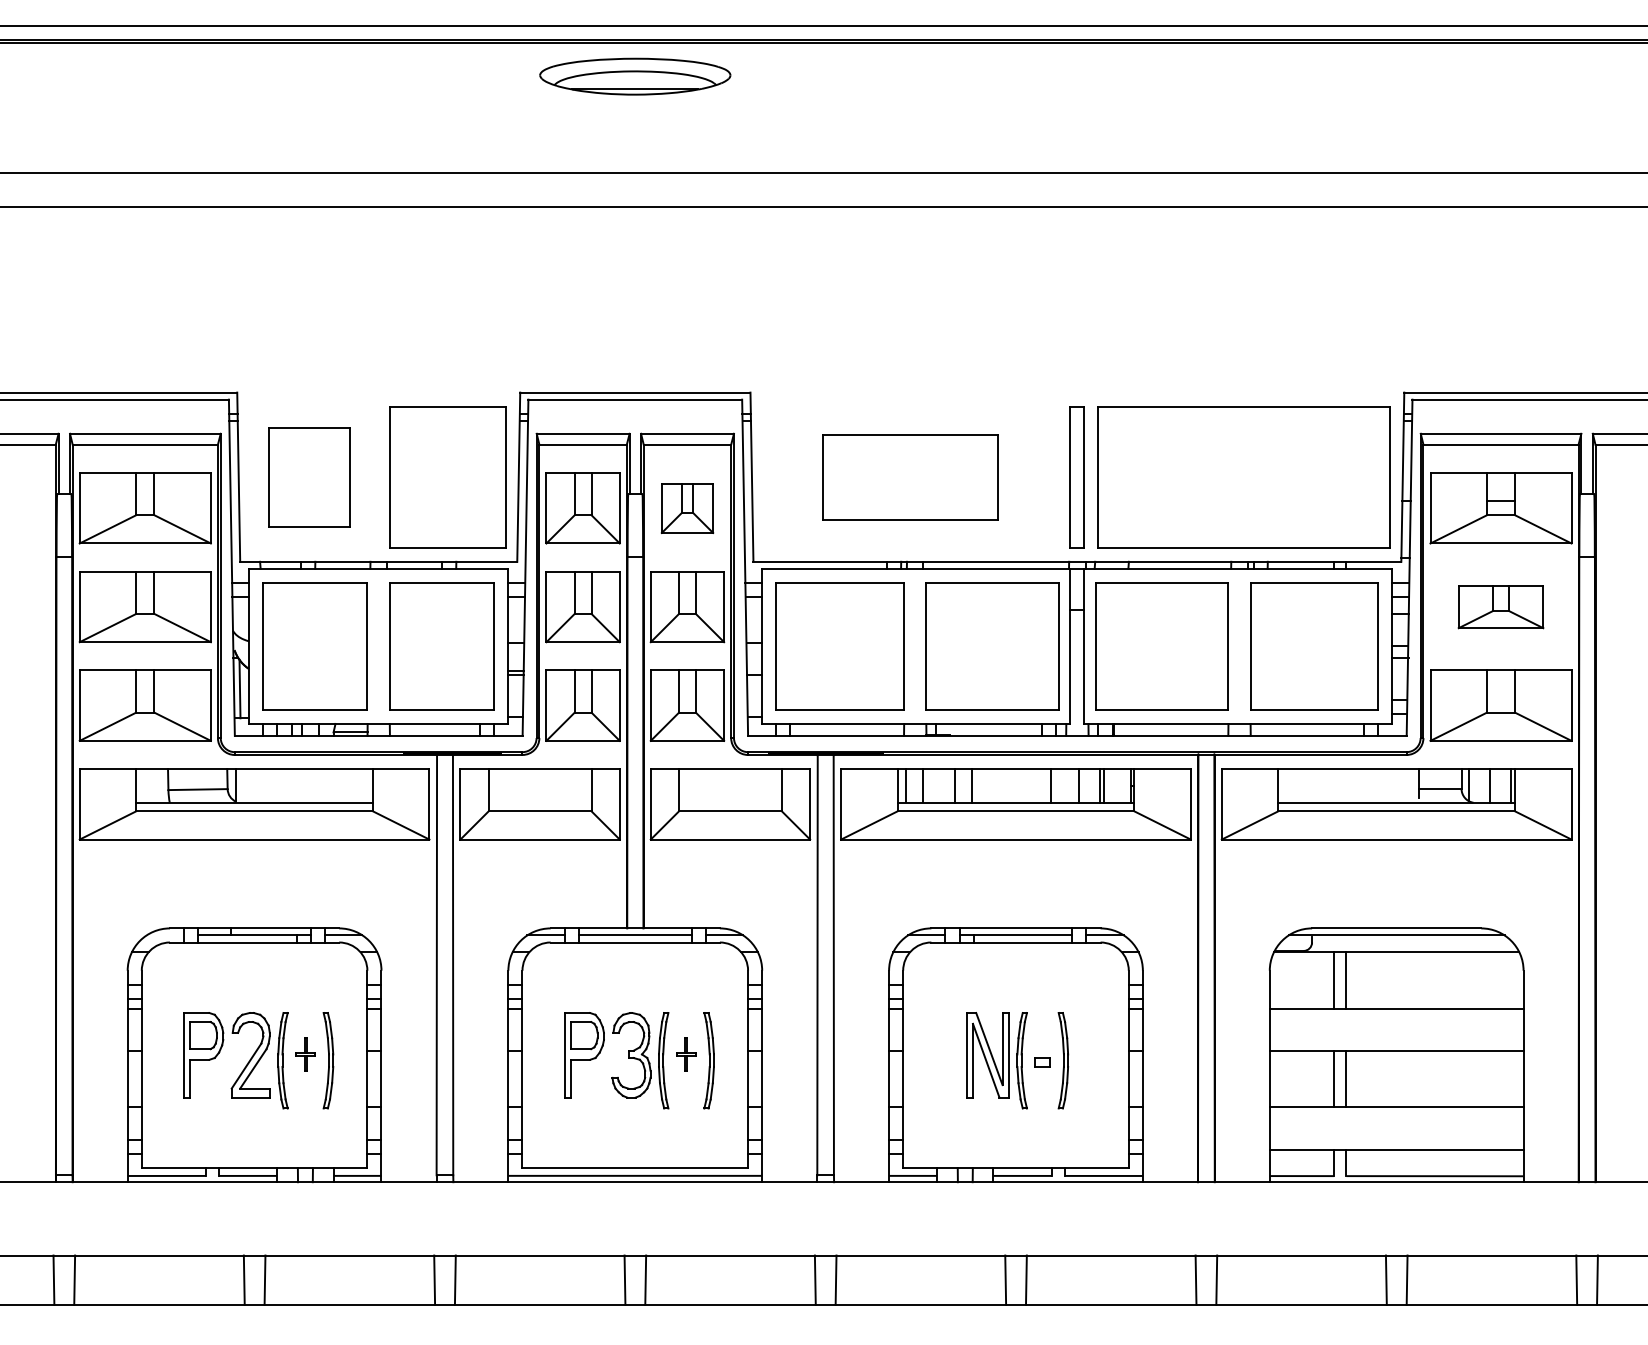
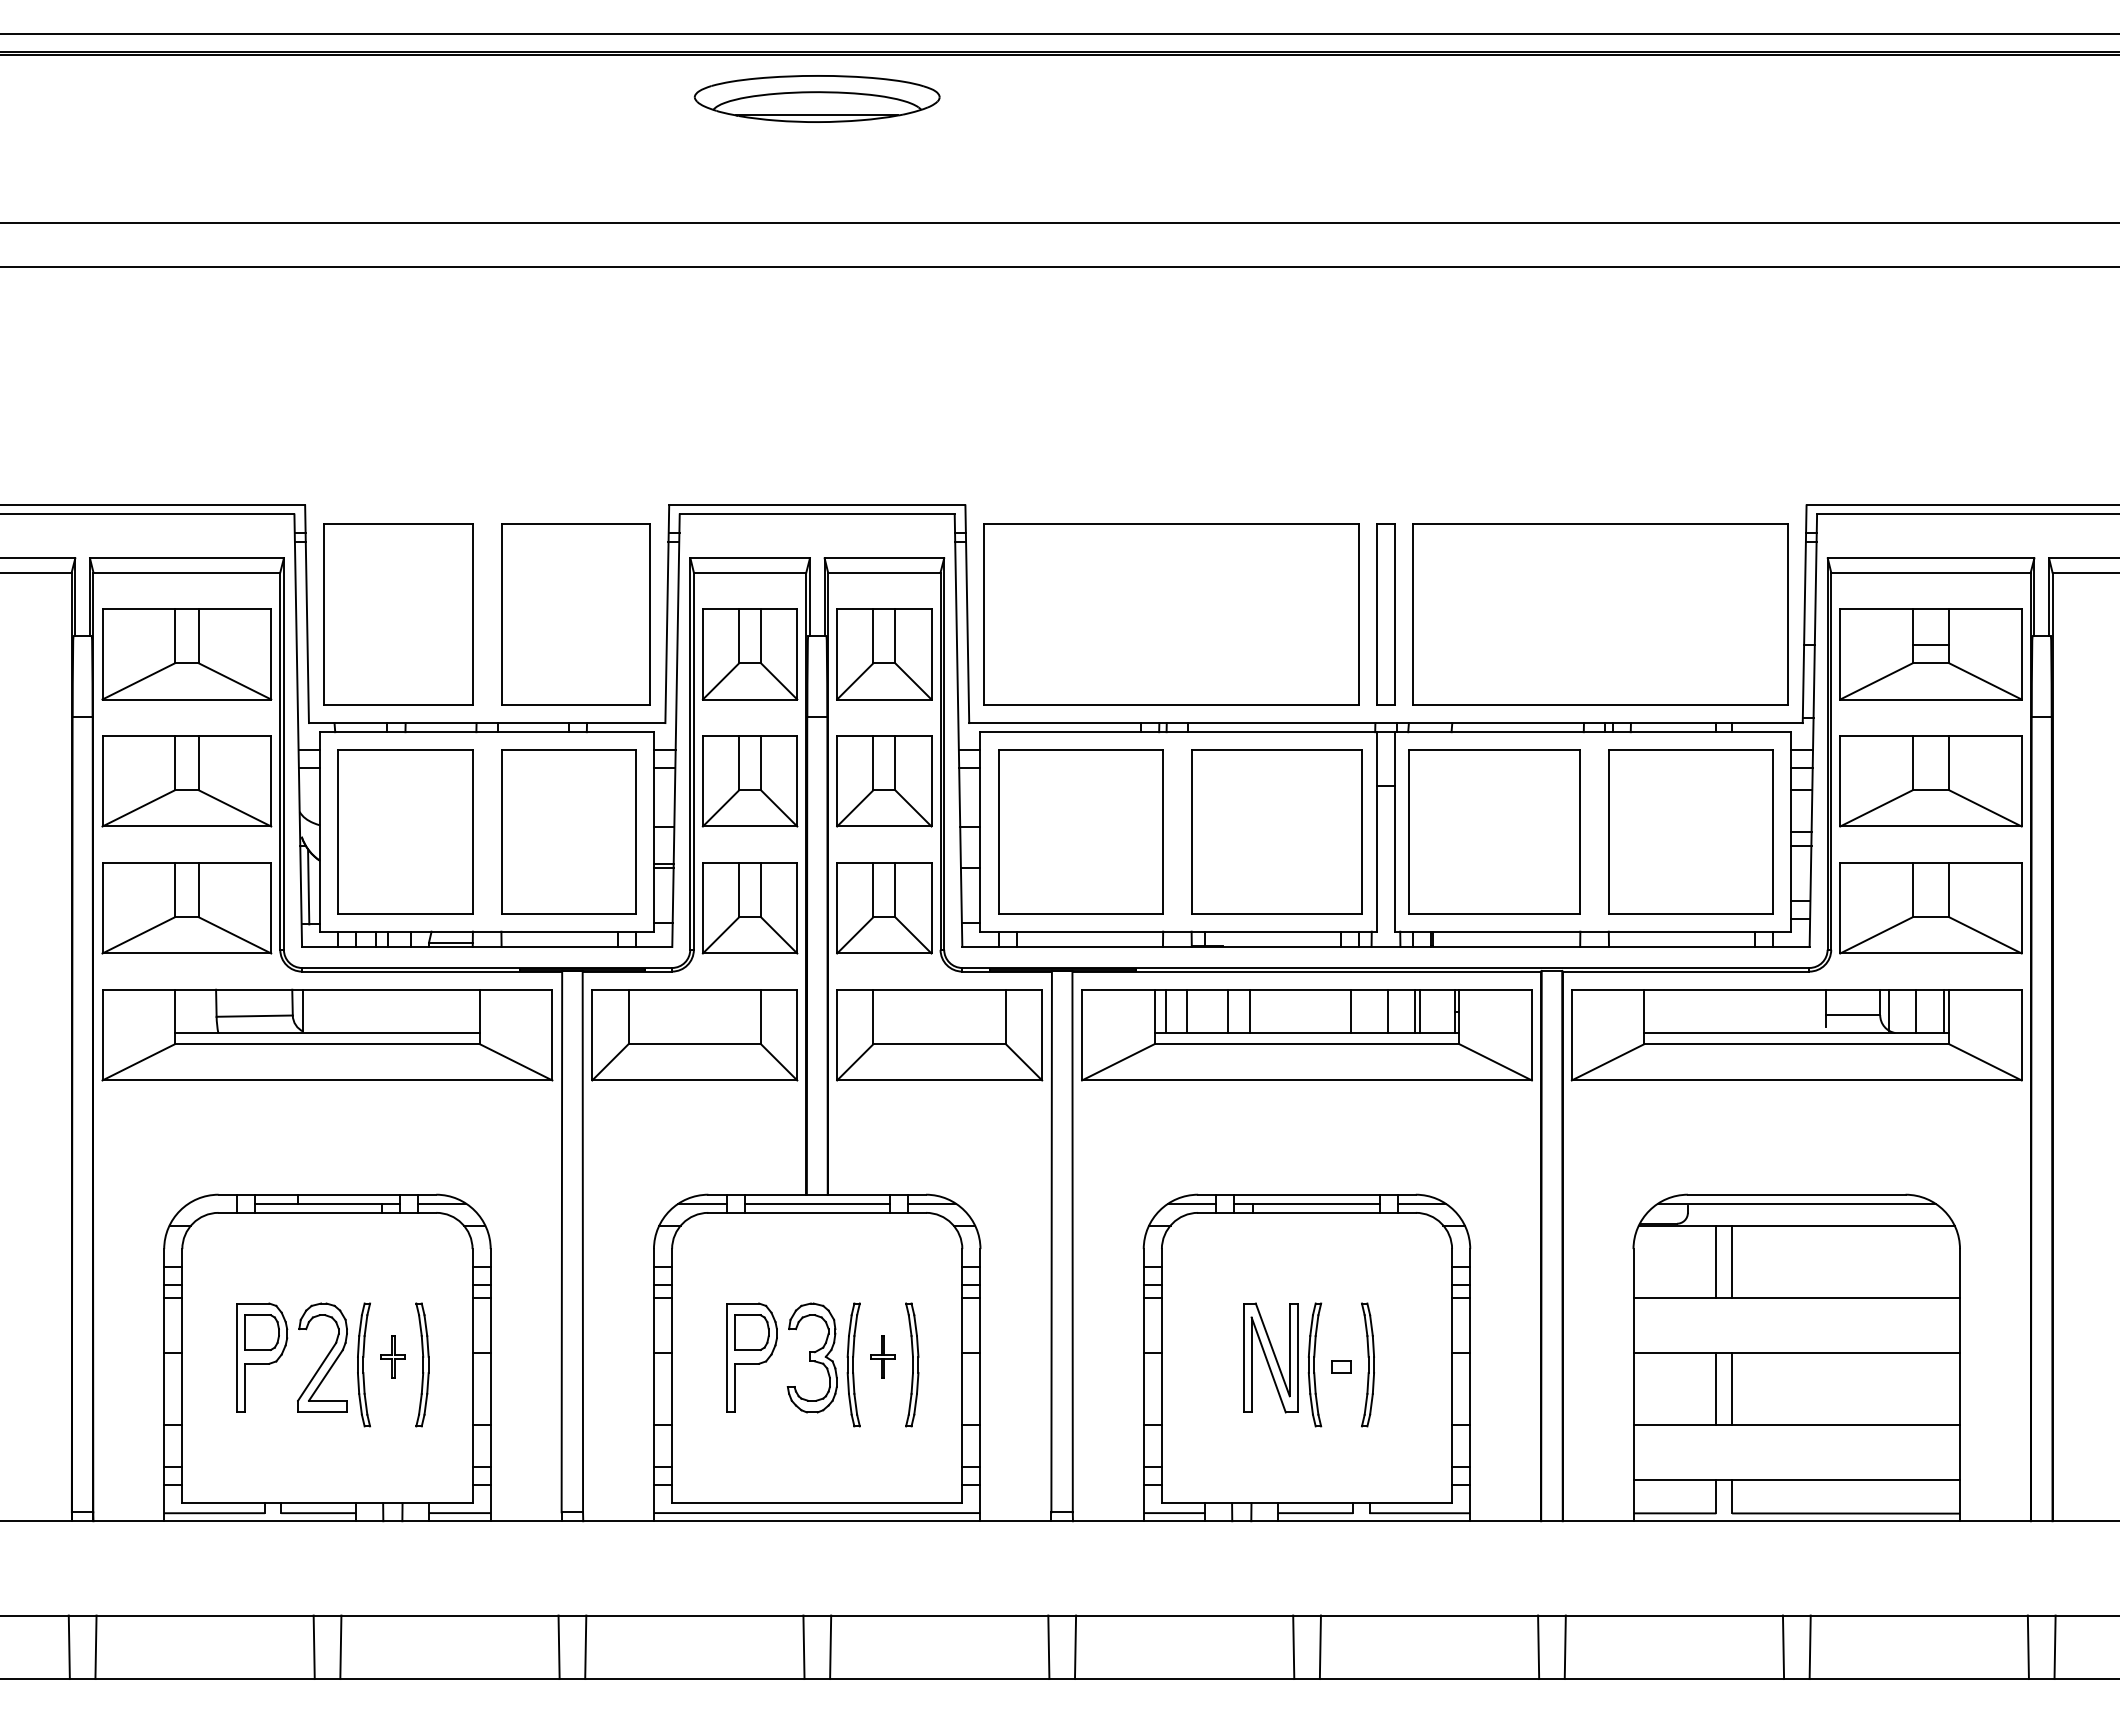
part: (309, 477) -> (398, 614), size x1.43
part: (910, 477) -> (1171, 614), size x1.67
part: (687, 508) -> (884, 654), size x1.43
part: (1500, 607) -> (1930, 781), size x1.67

